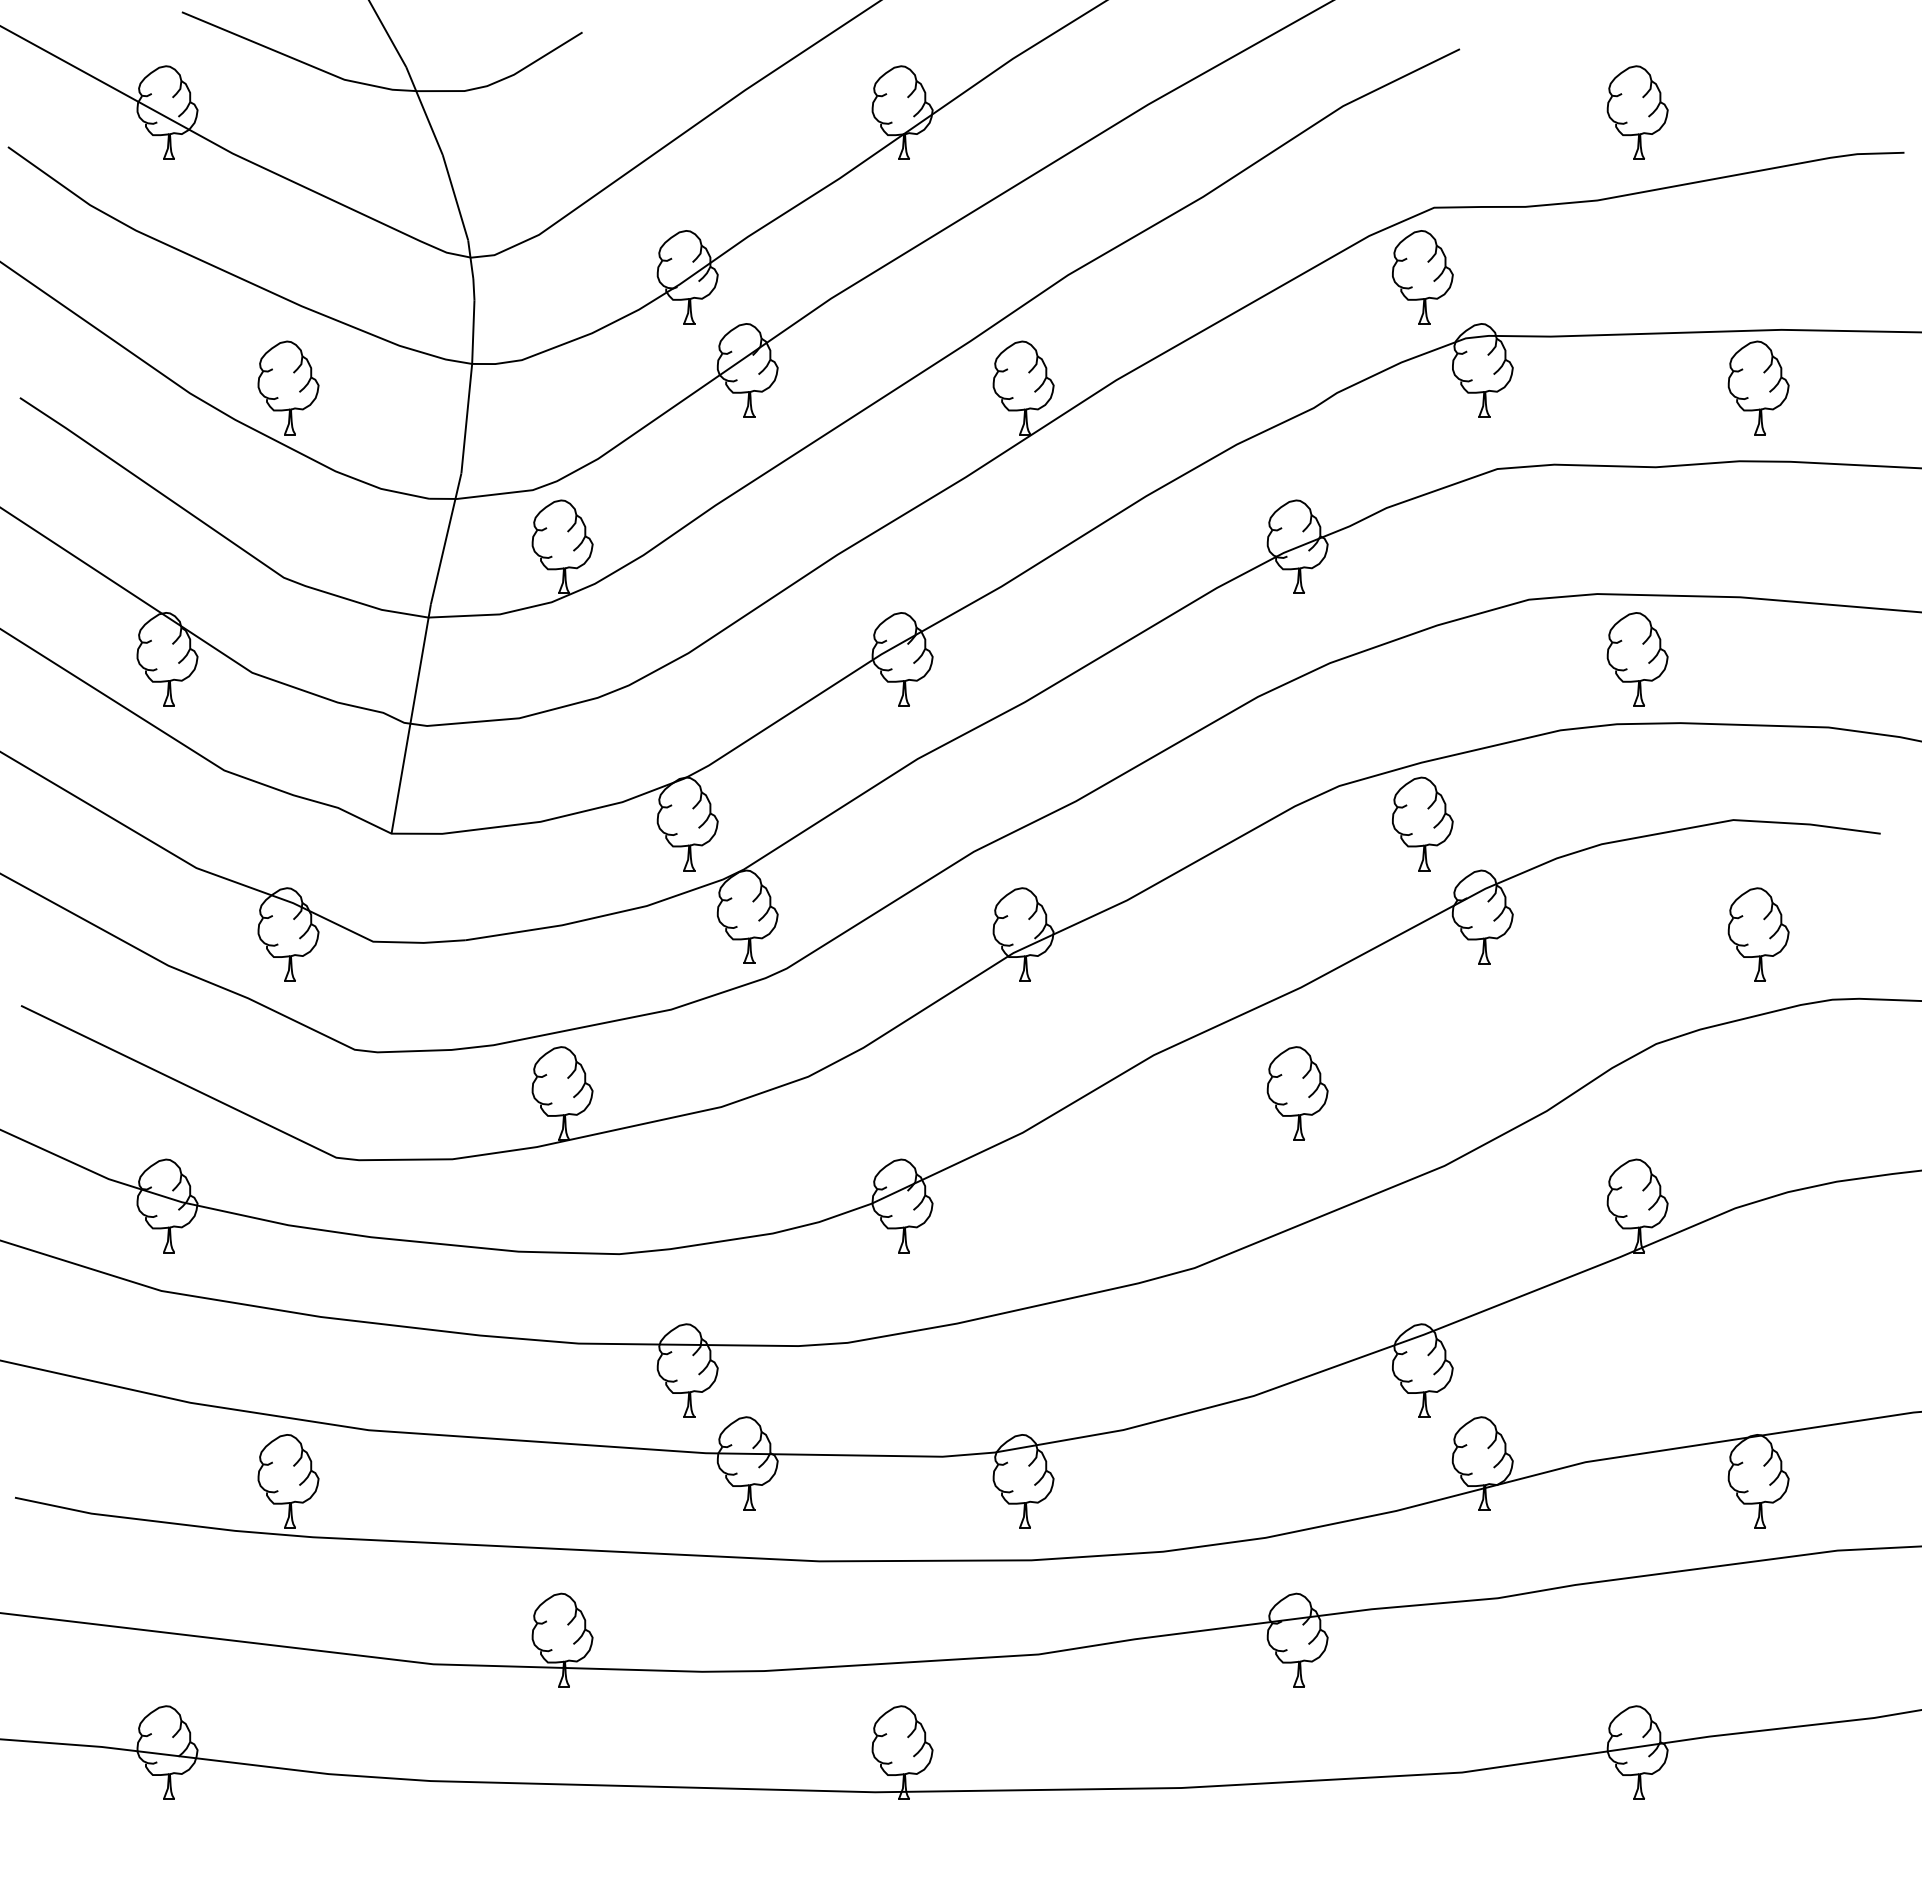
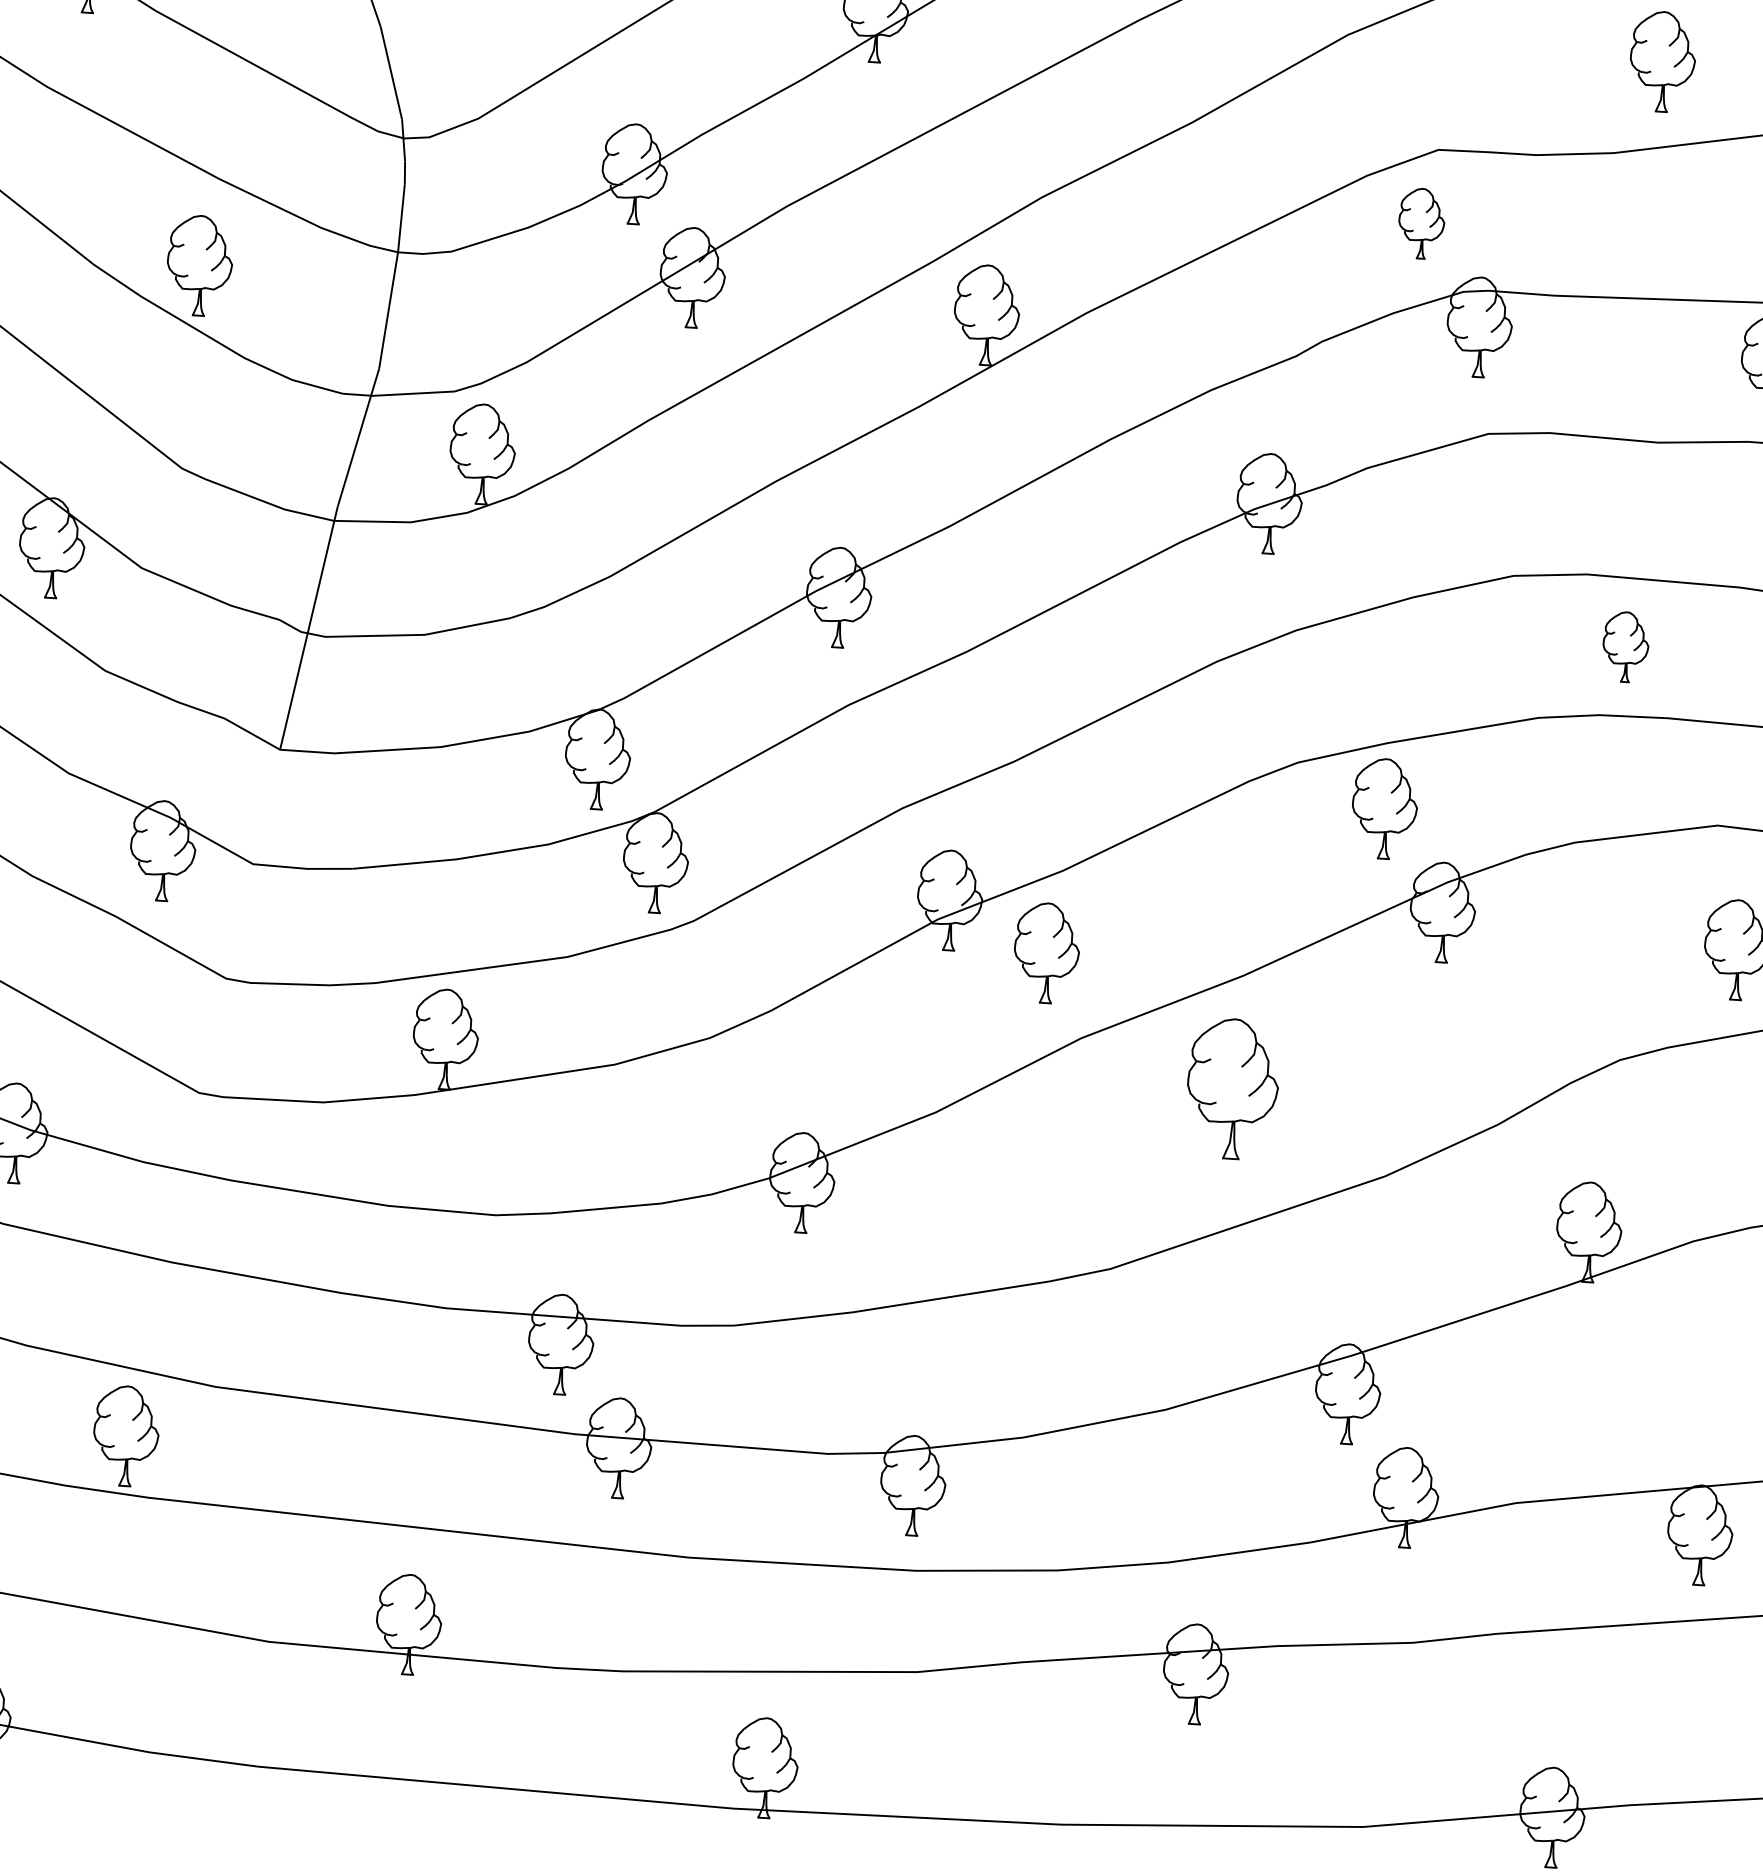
part: (1422, 277) -> (1421, 223), size x0.7
part: (1637, 659) -> (1625, 647), size x0.7
part: (1116, 977) -> (1046, 952), added
part: (1297, 1093) -> (1232, 1088), size x1.4

